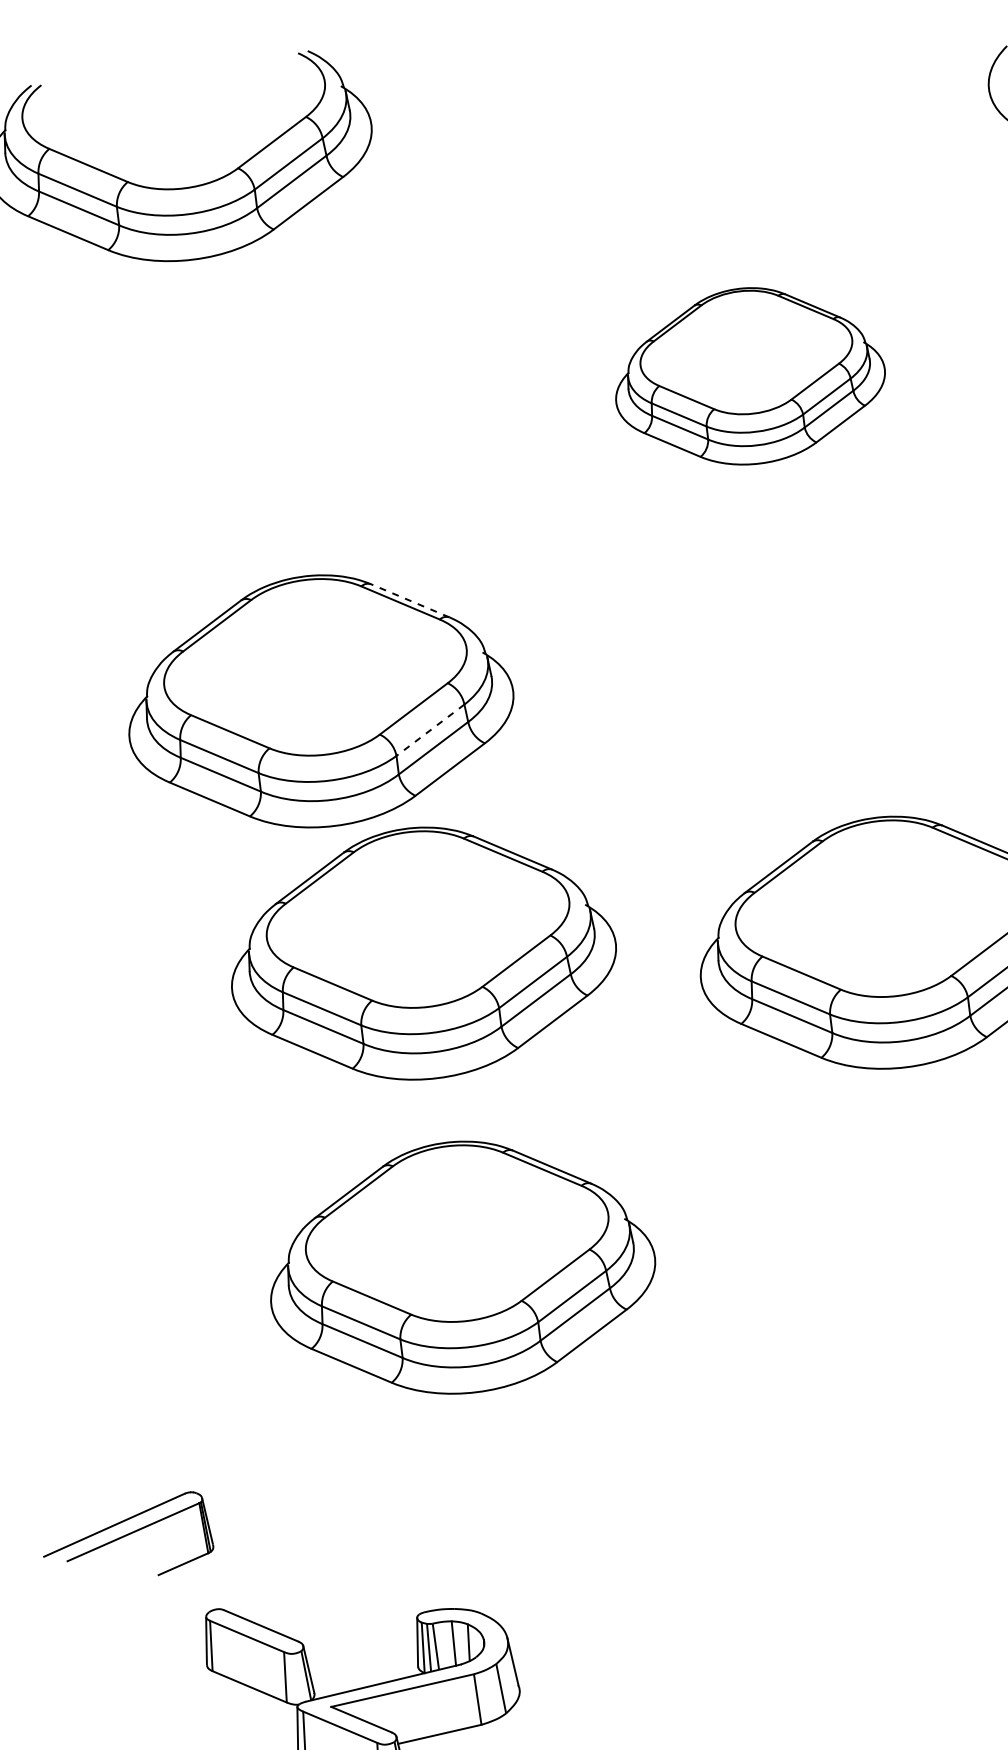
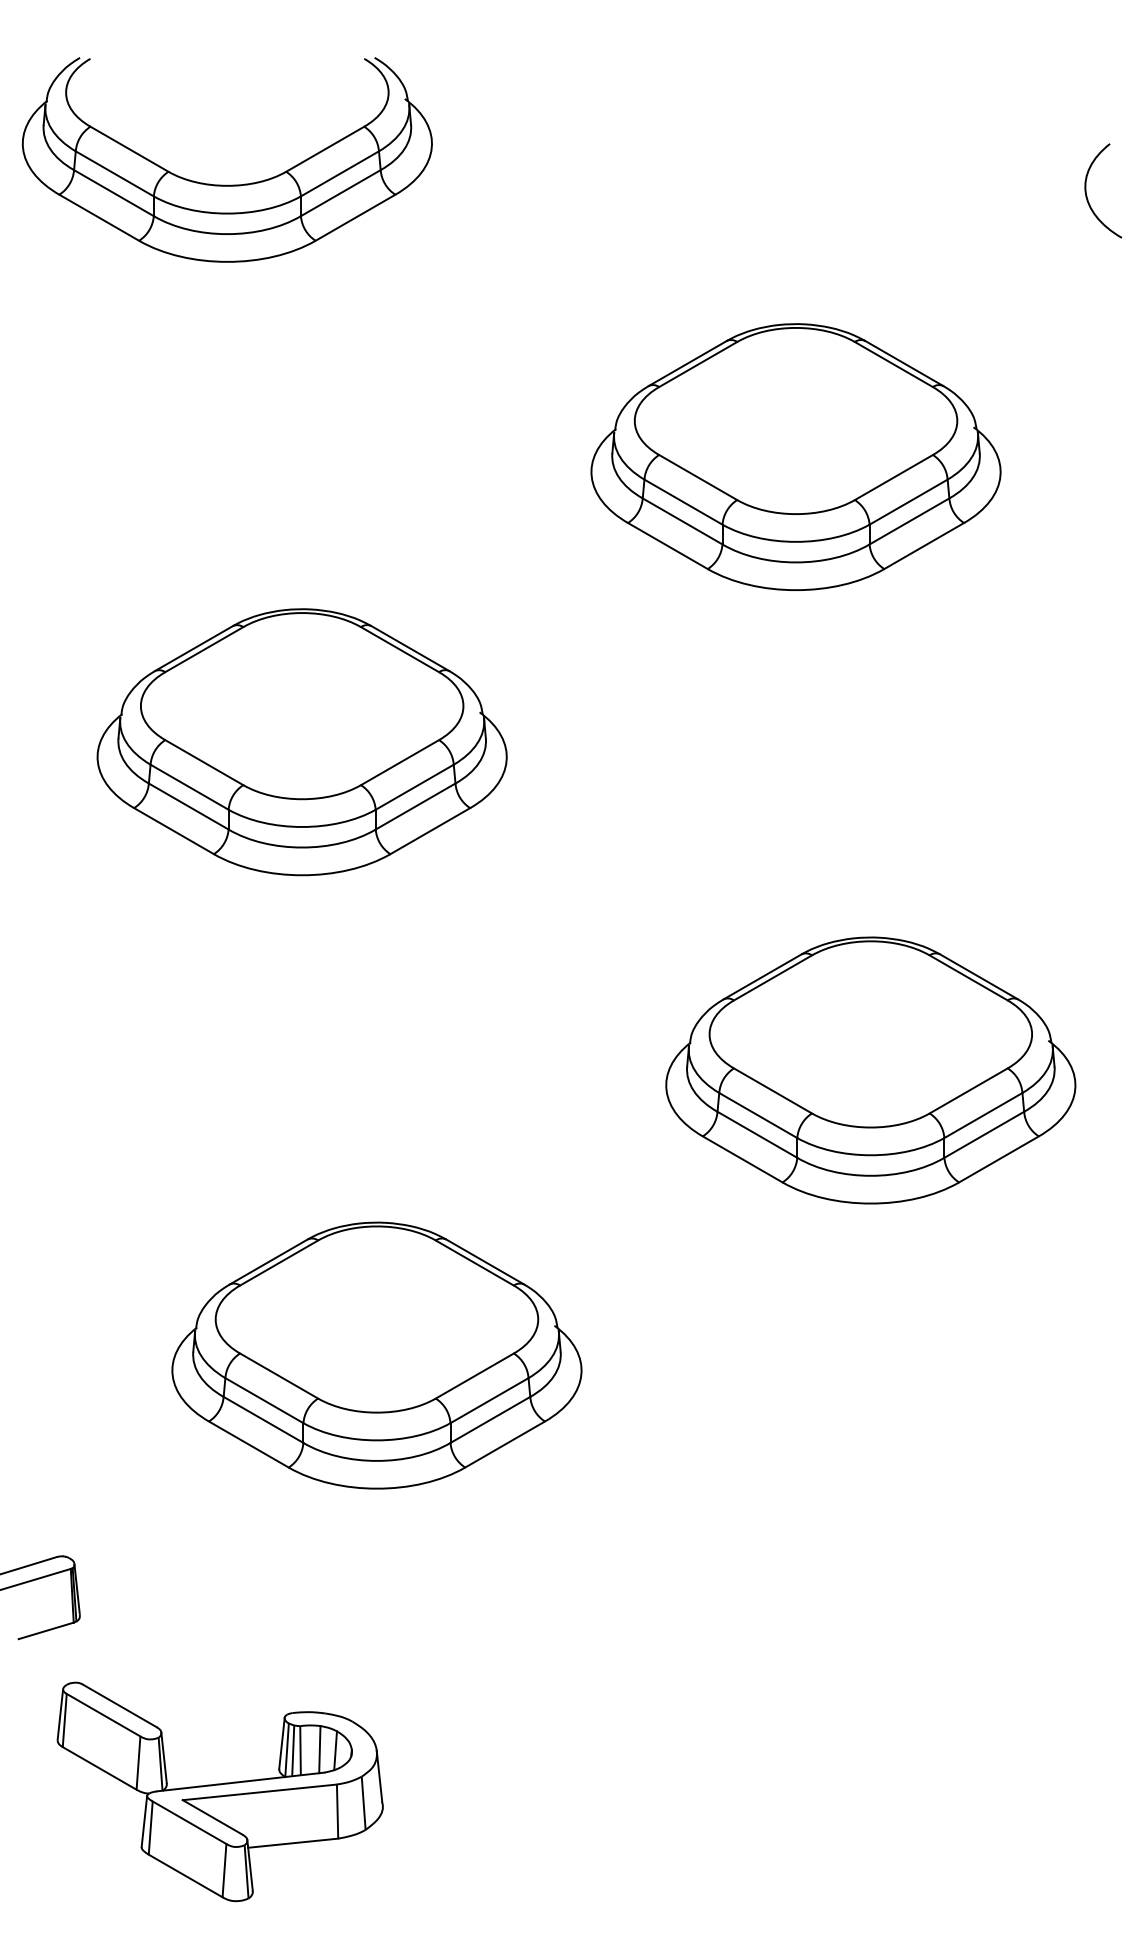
part: (748, 375) -> (795, 456), size x1.43
line: (410, 600) -> (410, 648), dashed -> solid
line: (430, 730) -> (414, 787), dashed -> solid
part: (421, 953) -> (376, 1020), removed

